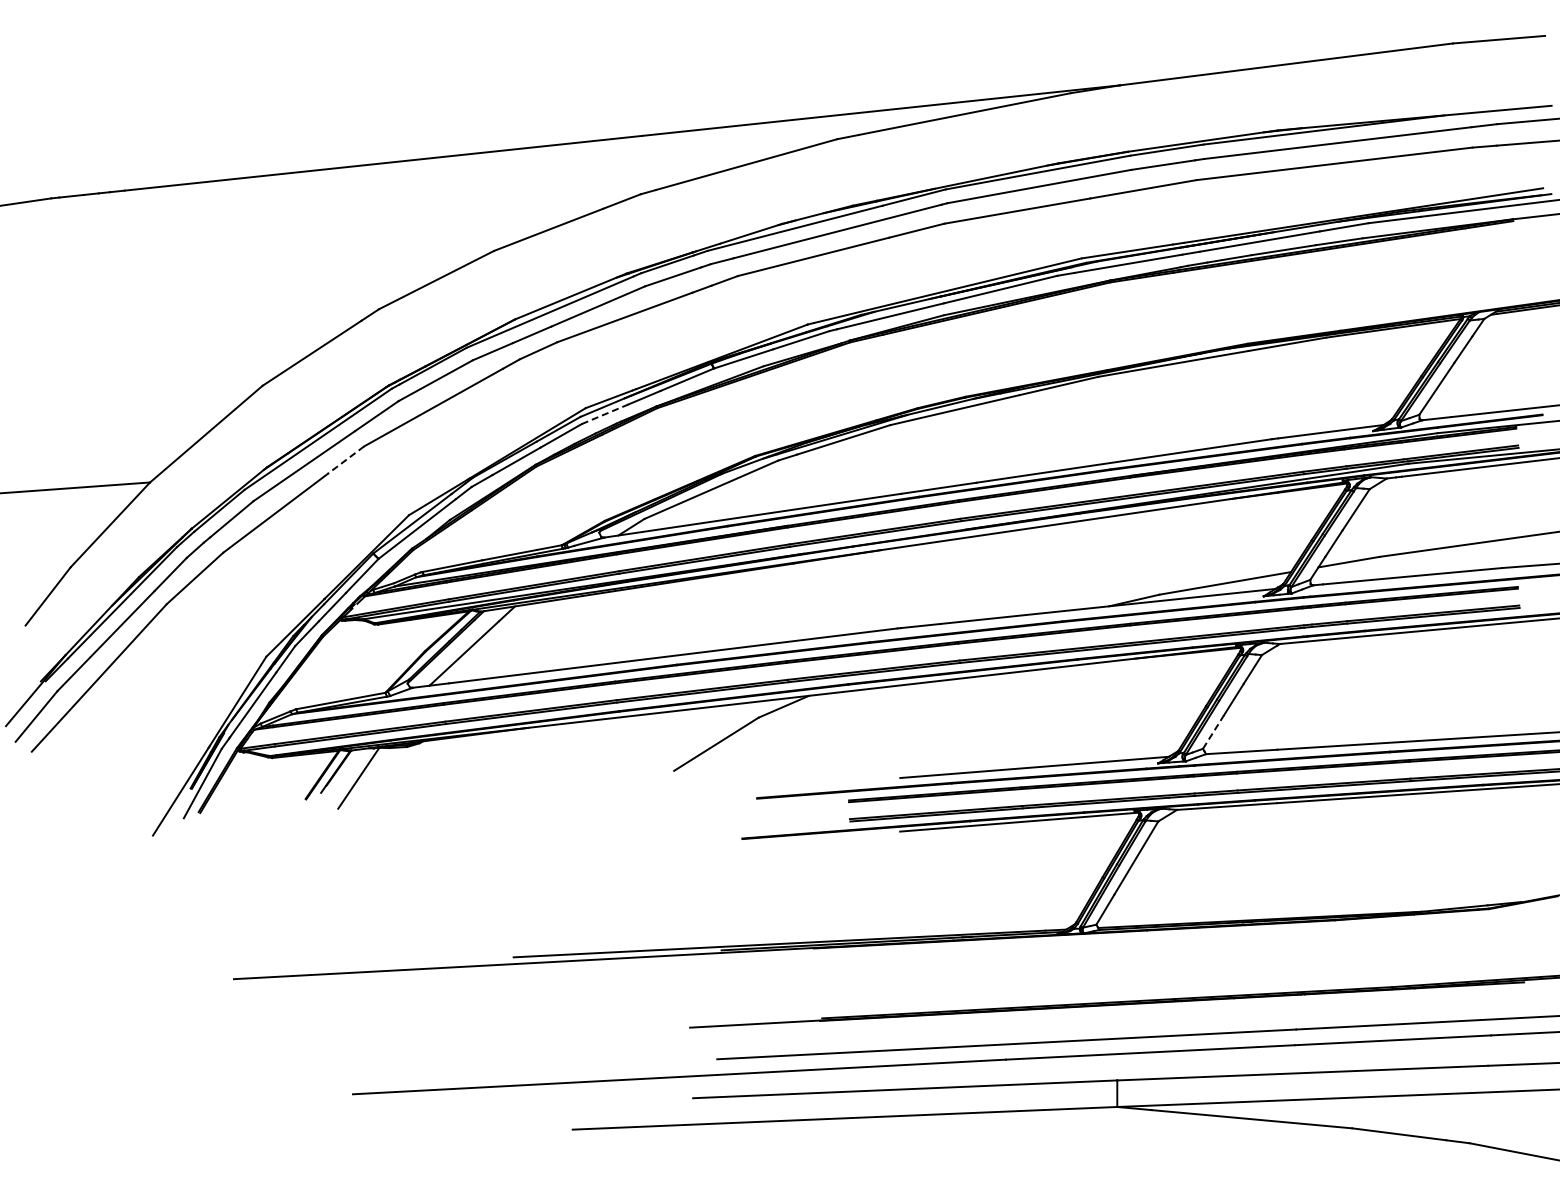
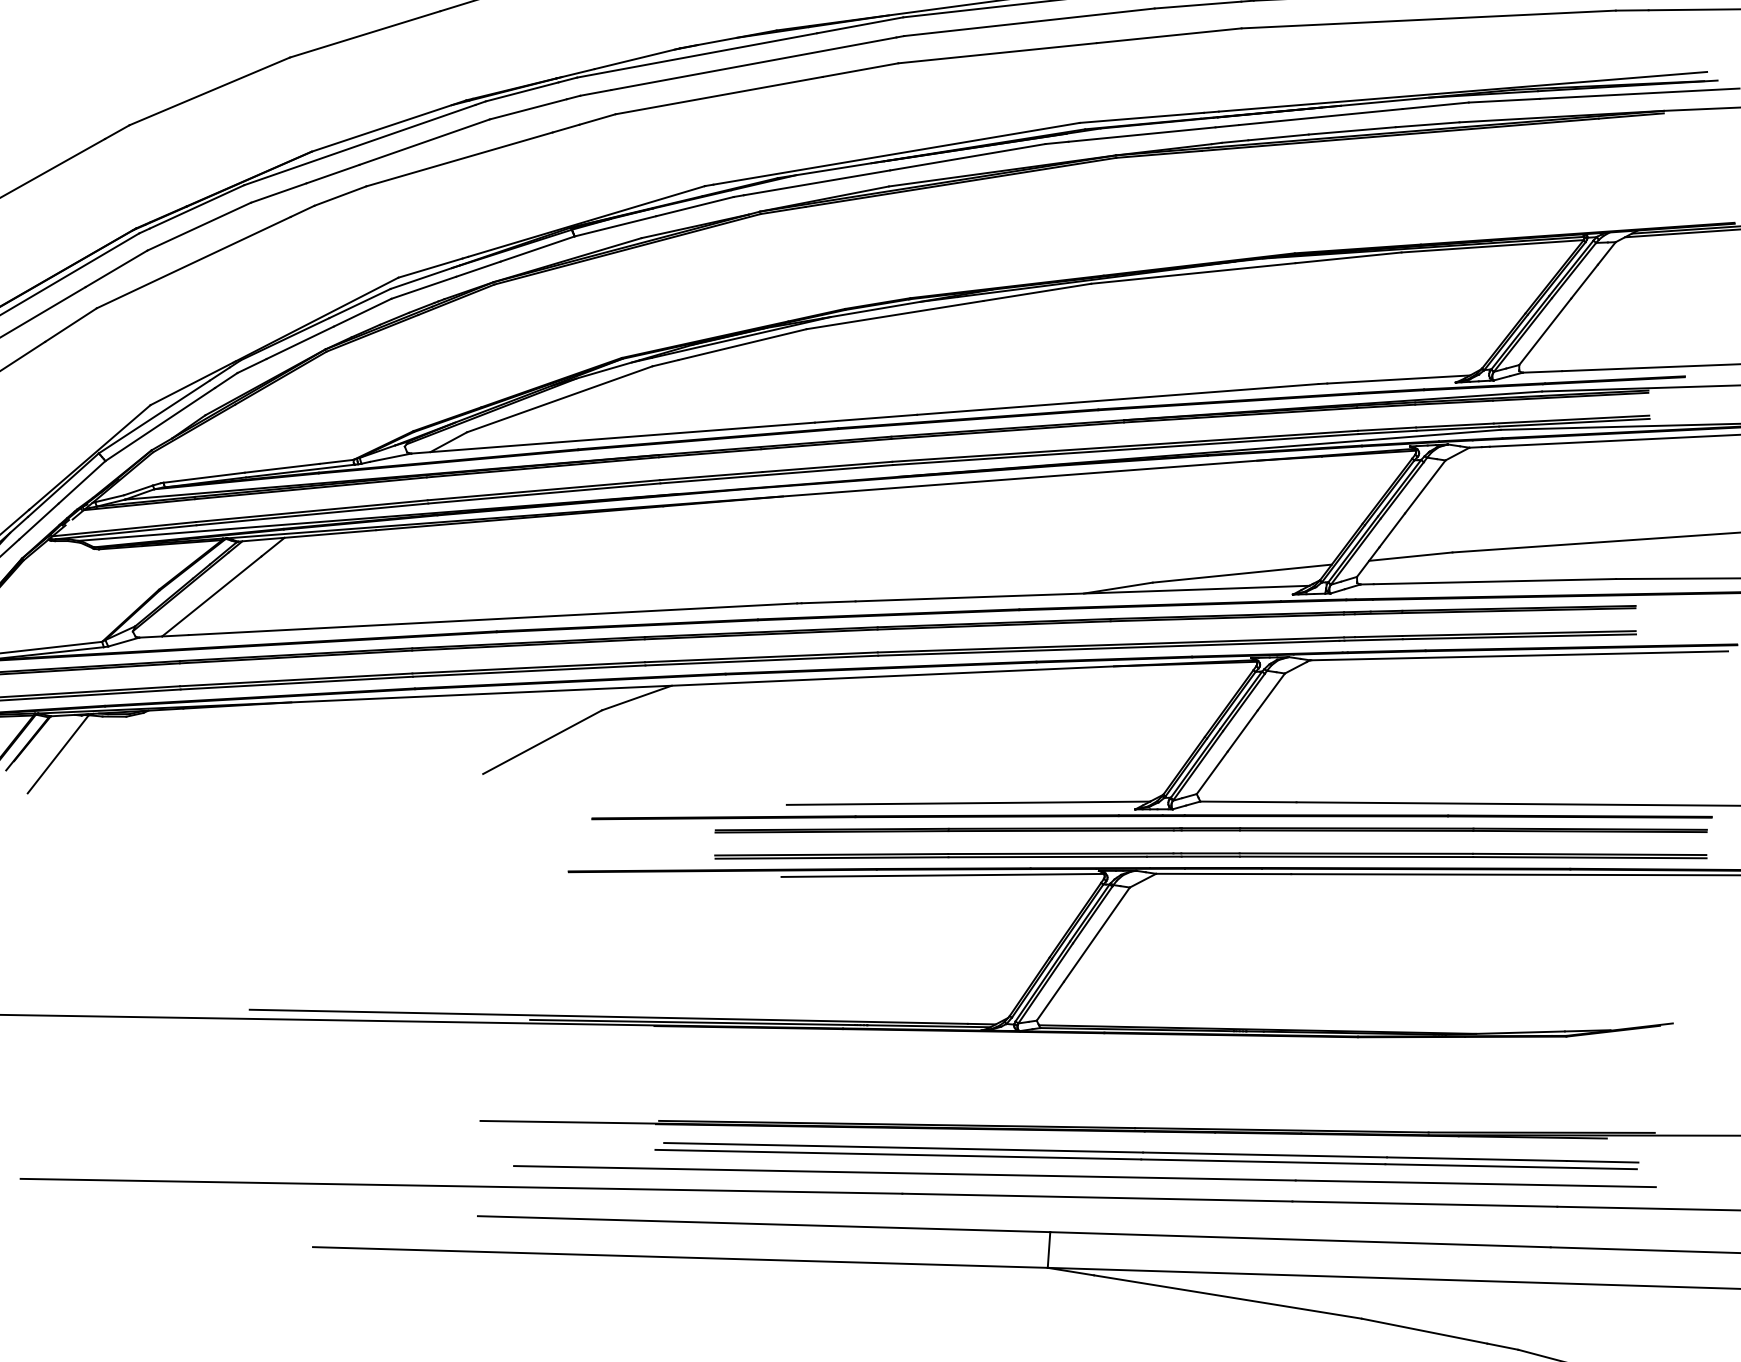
line: (605, 414) -> (424, 288), dashed -> solid
line: (346, 460) -> (71, 325), dashed -> solid
line: (1213, 731) -> (1212, 771), dashed -> solid
part: (1184, 1018) -> (1146, 1155), added

